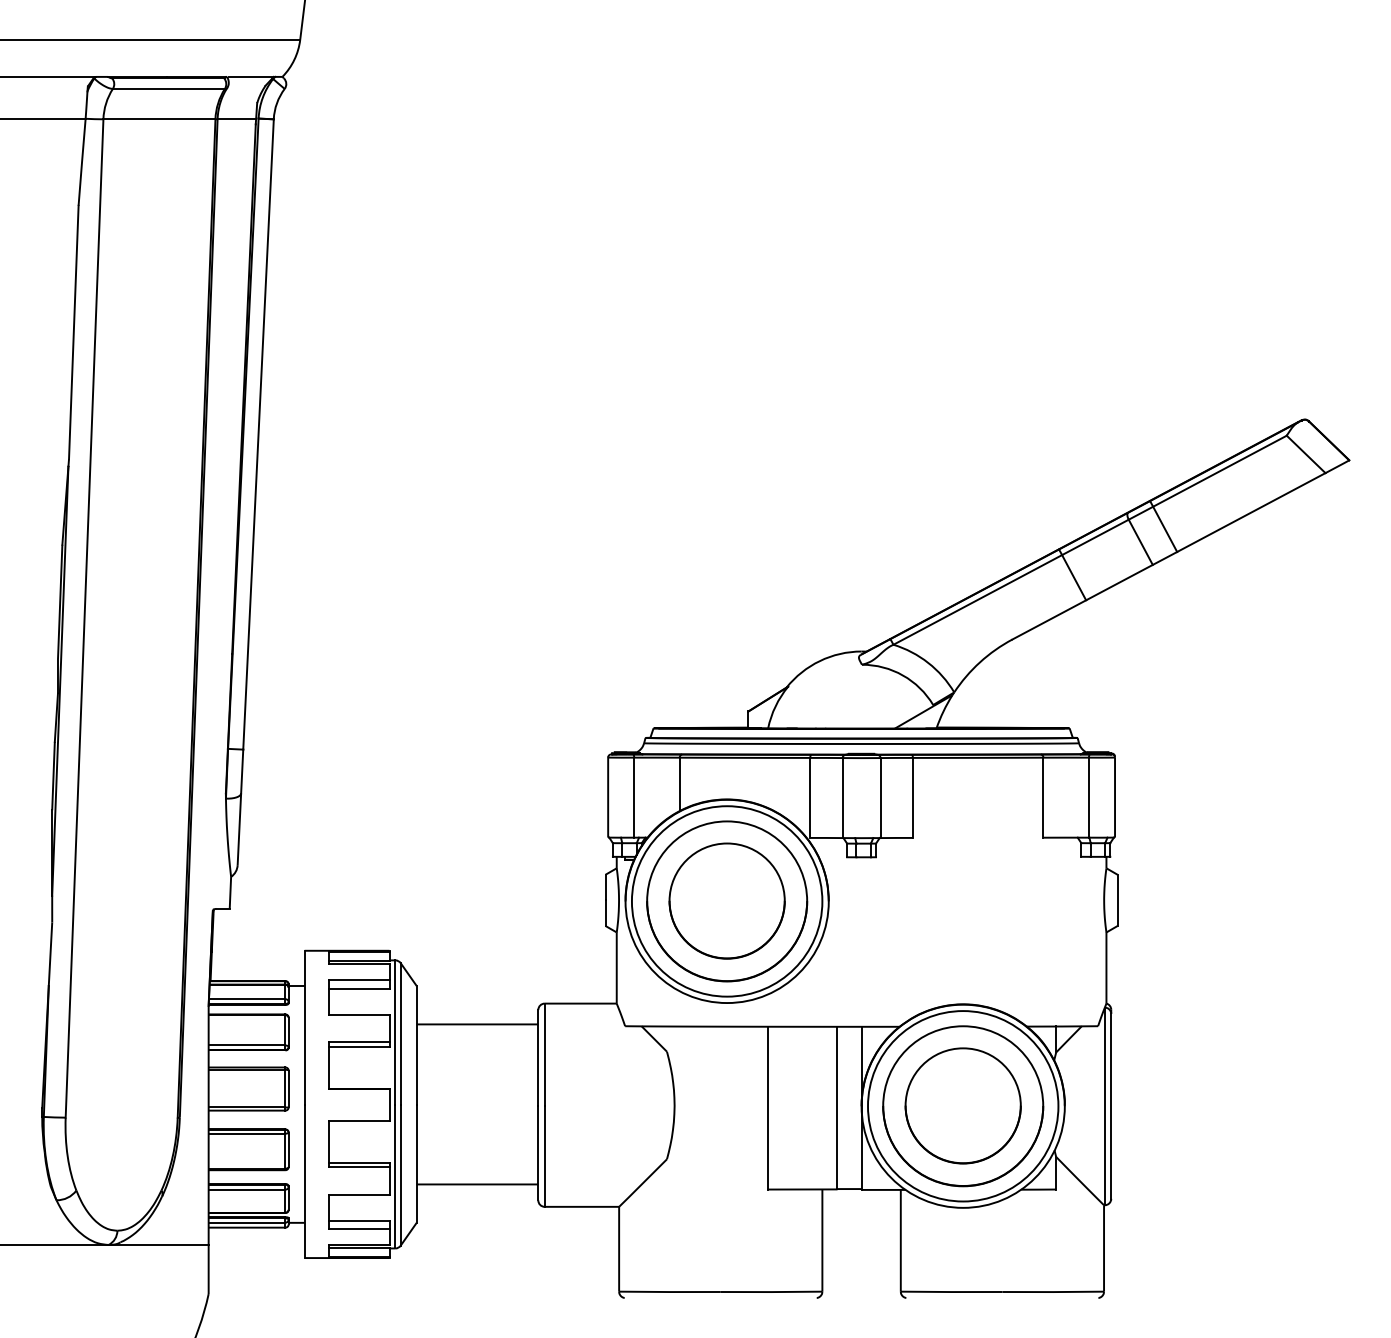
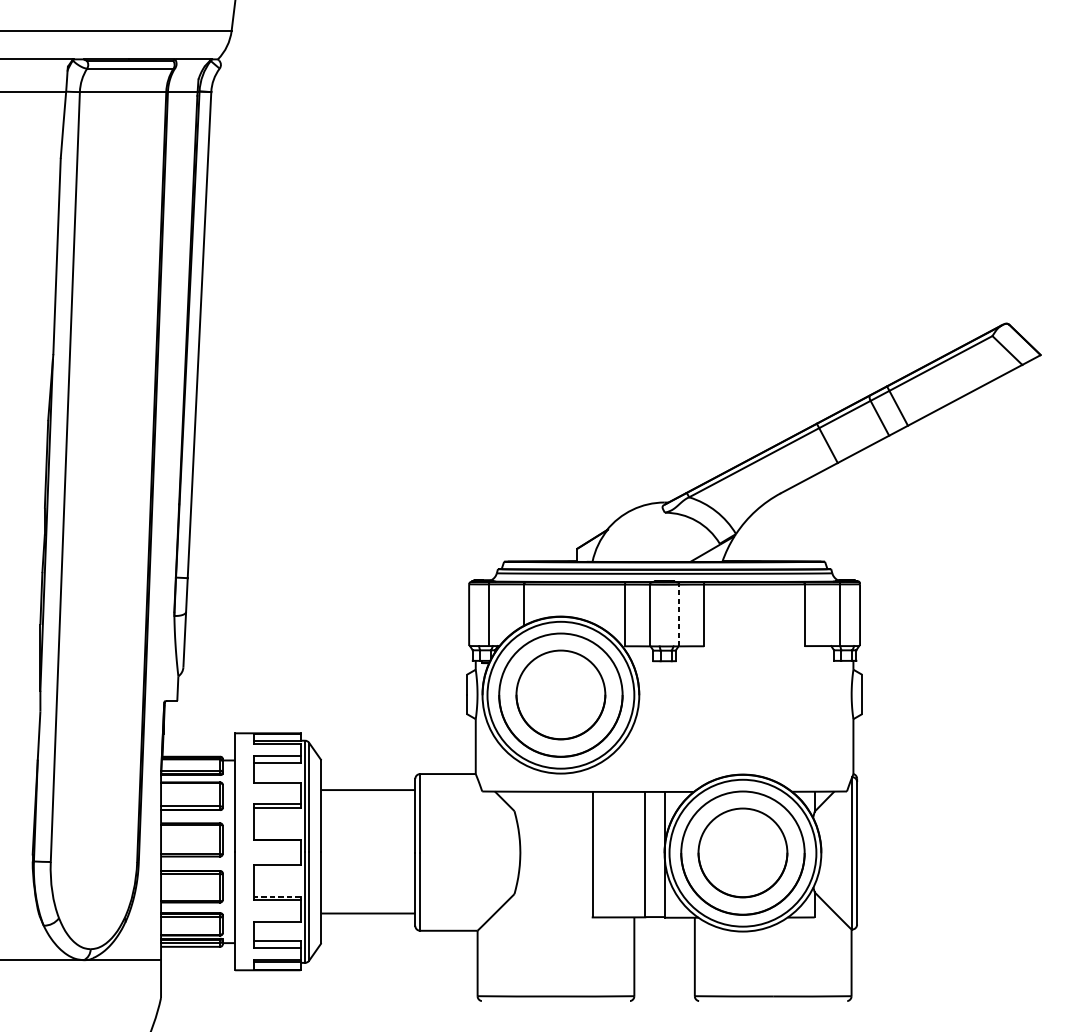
line: (880, 797) -> (679, 615), solid -> dashed
line: (358, 1162) -> (276, 896), solid -> dashed

